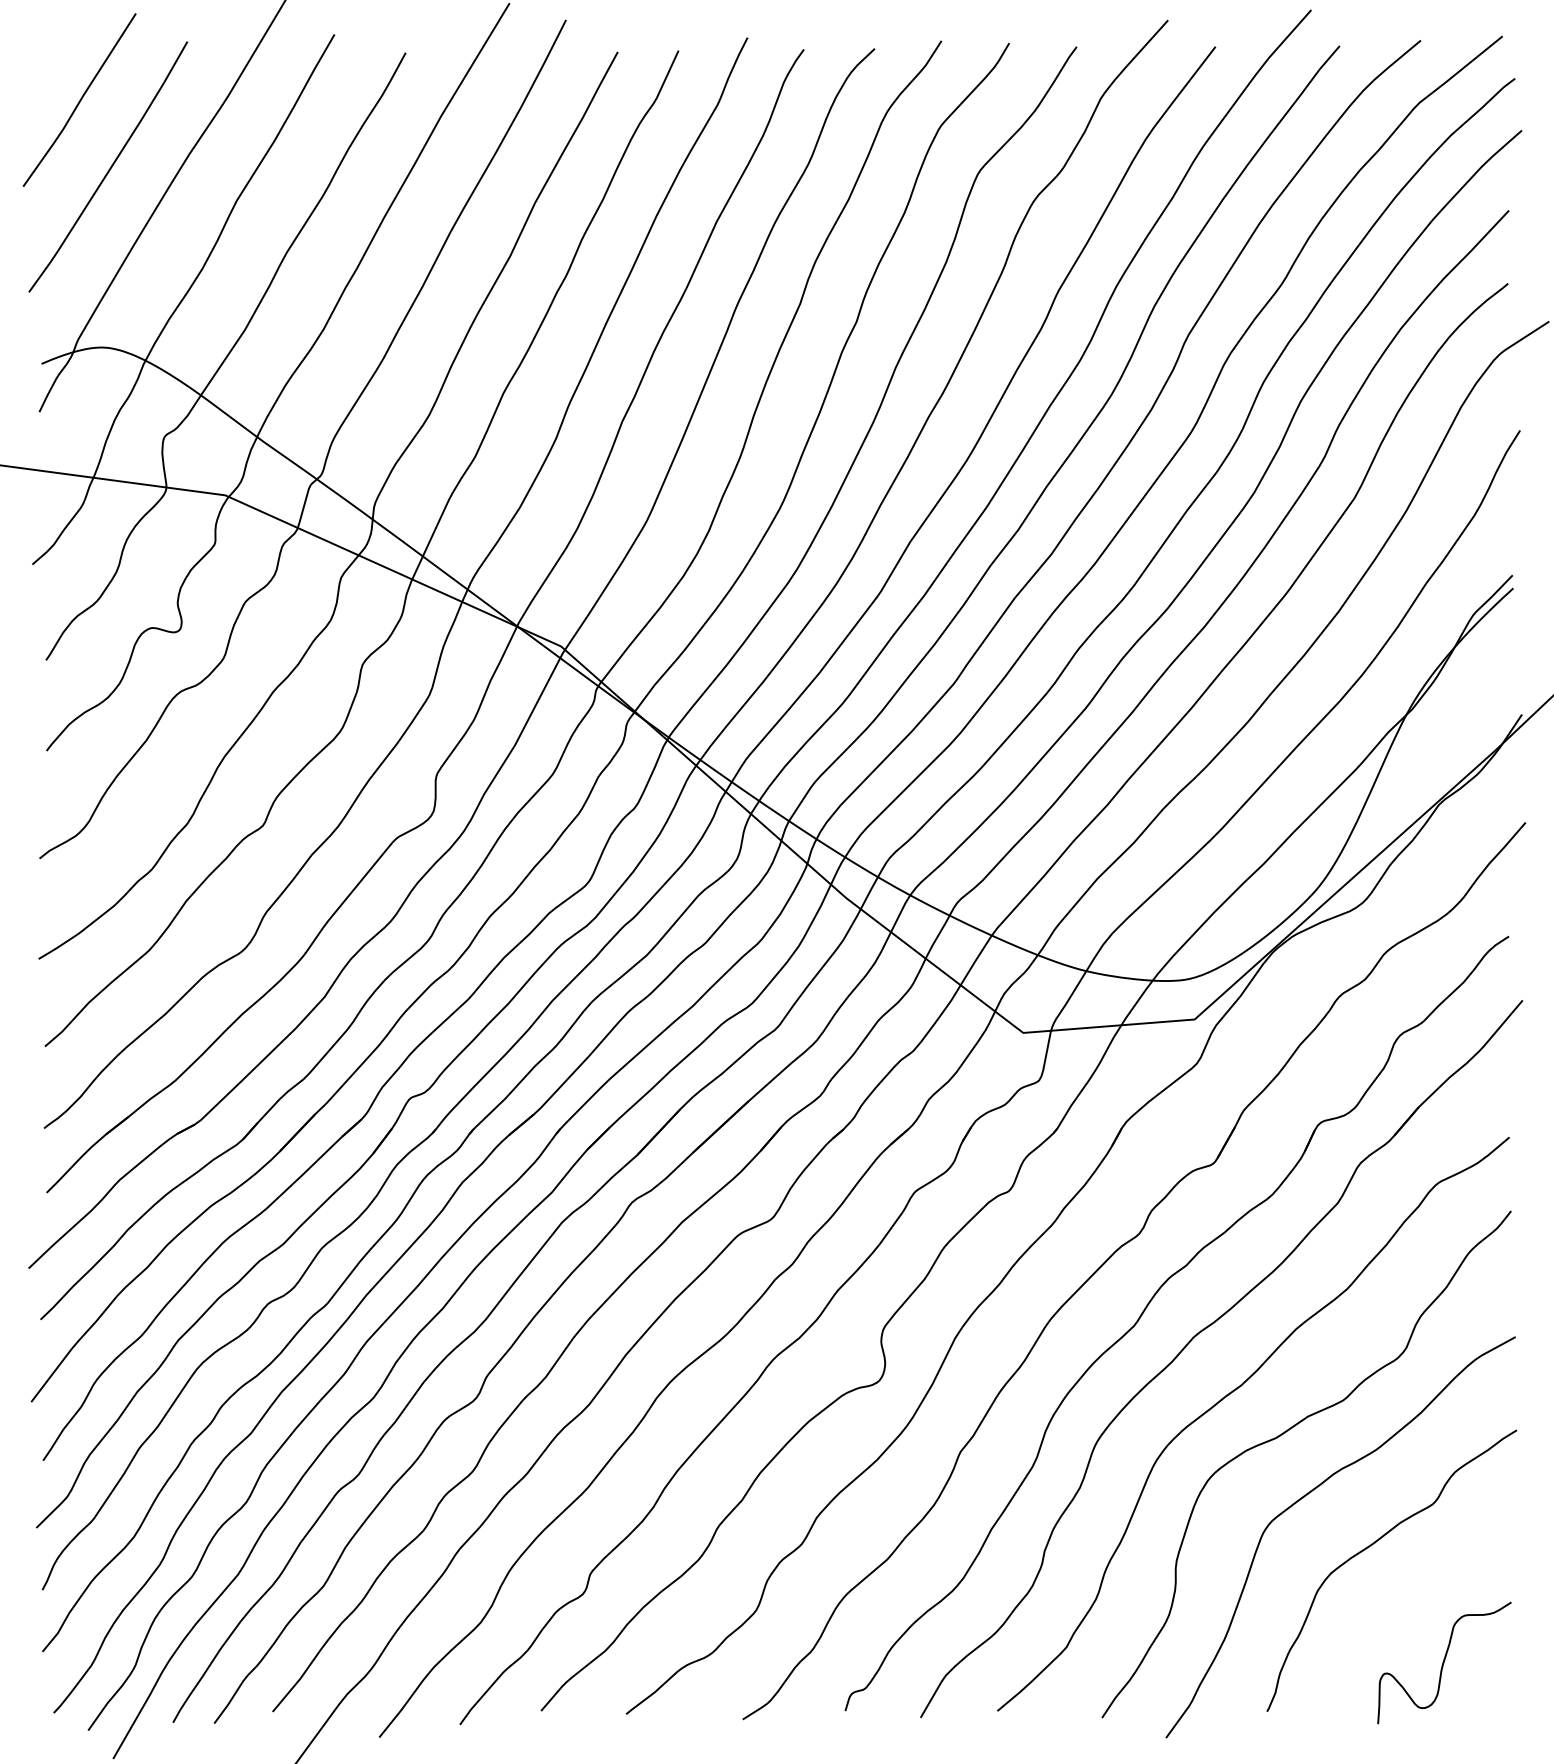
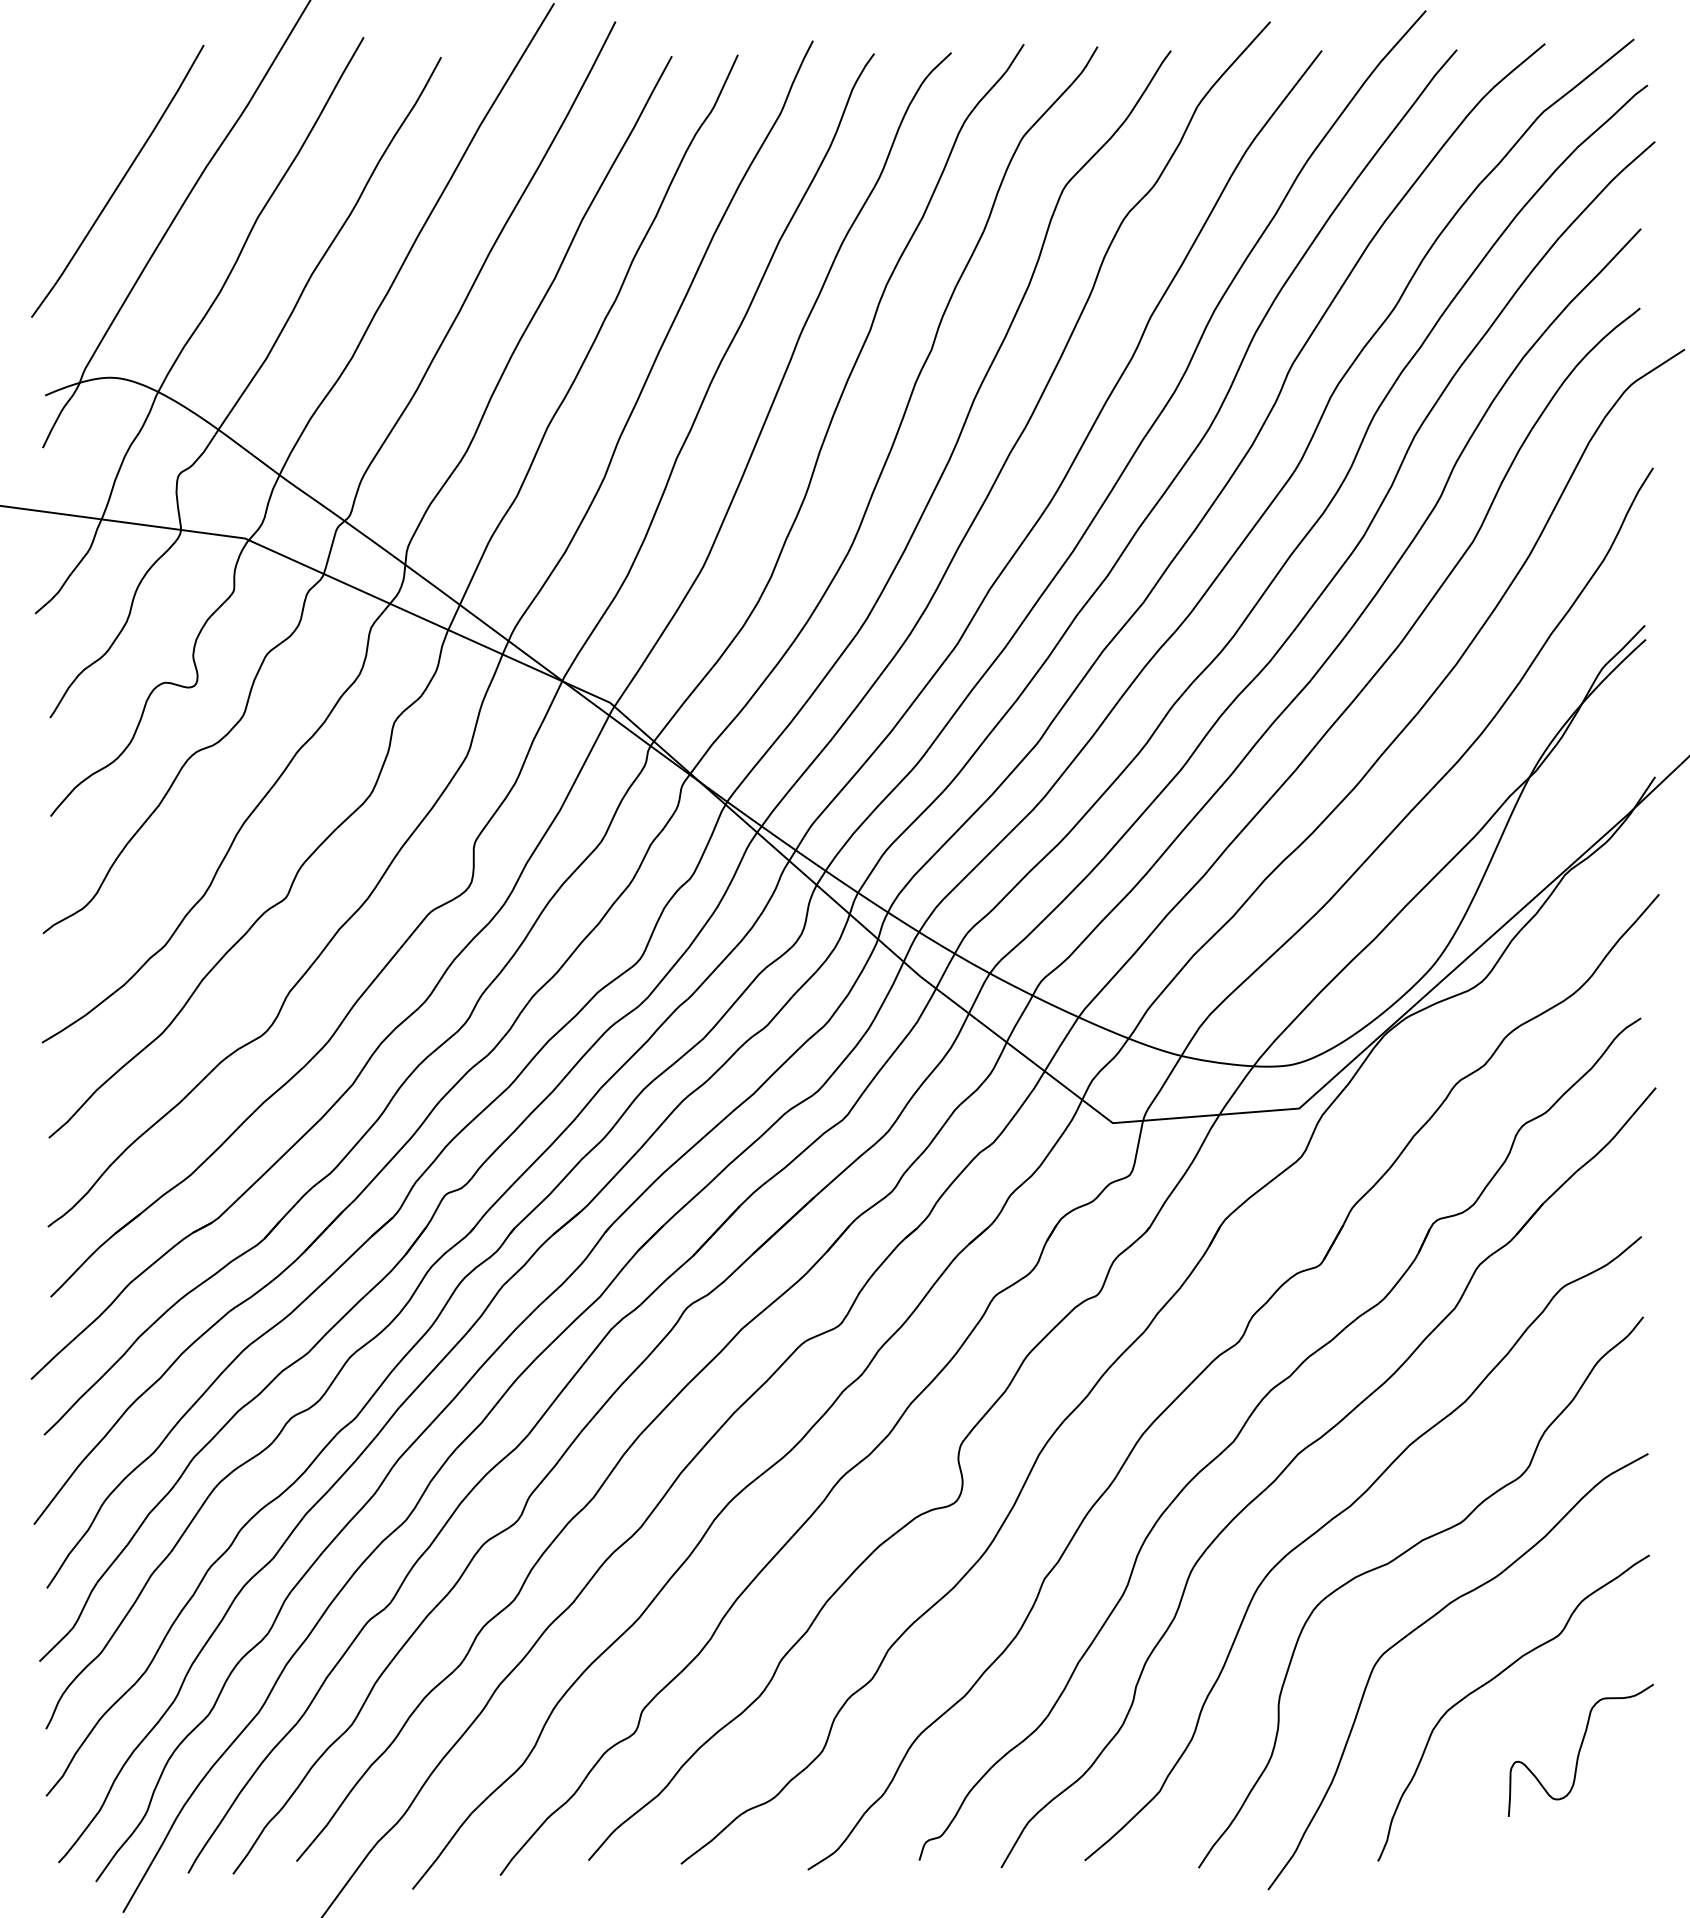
line: (79, 99) -> (86, 108), removed
curve: (1444, 1663) -> (1580, 1750), moved

